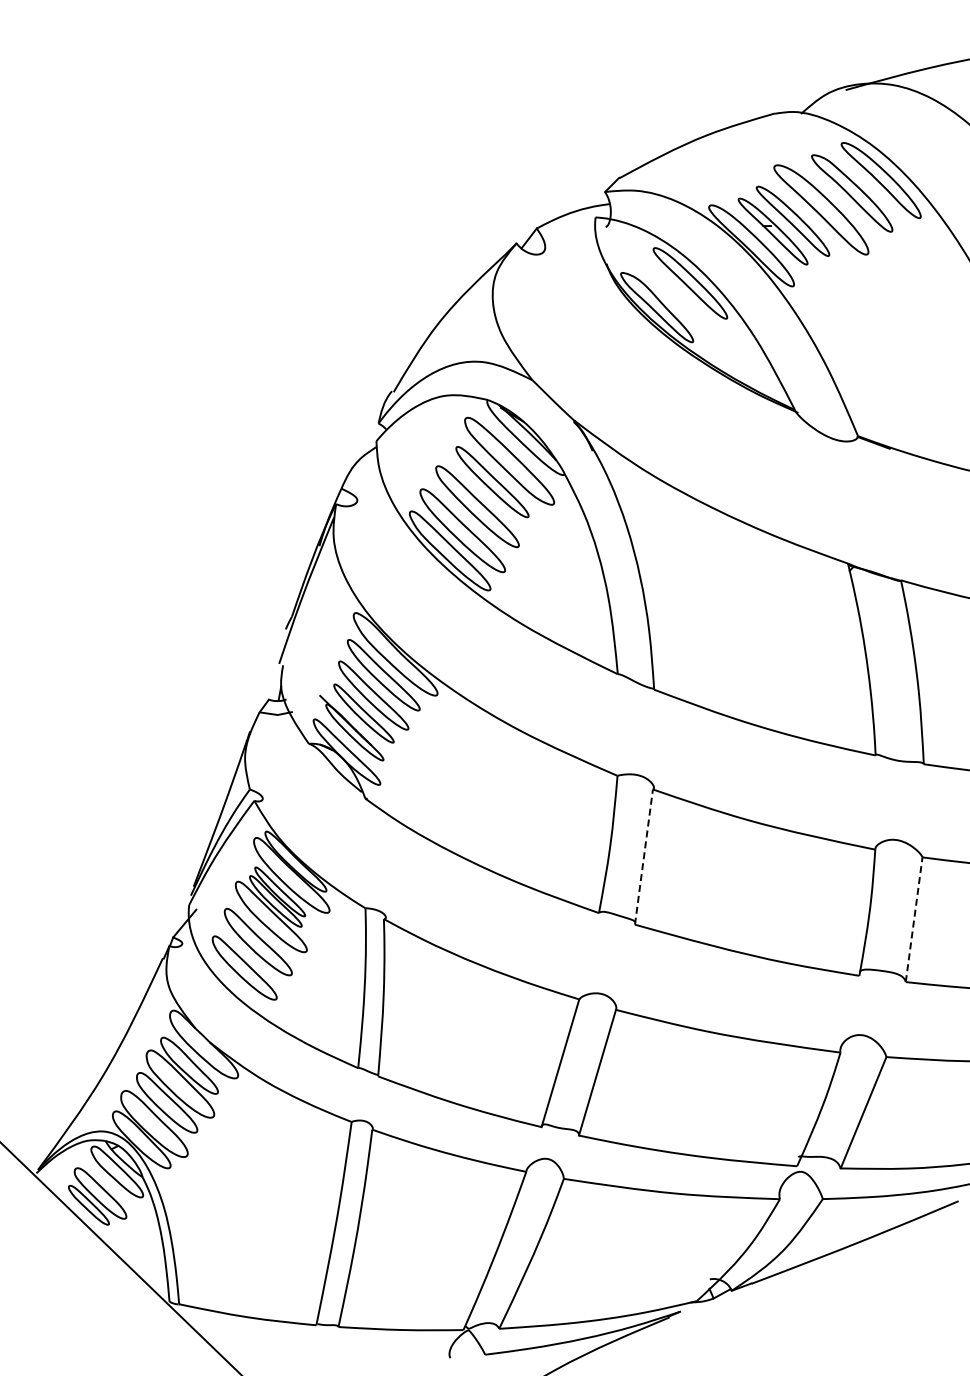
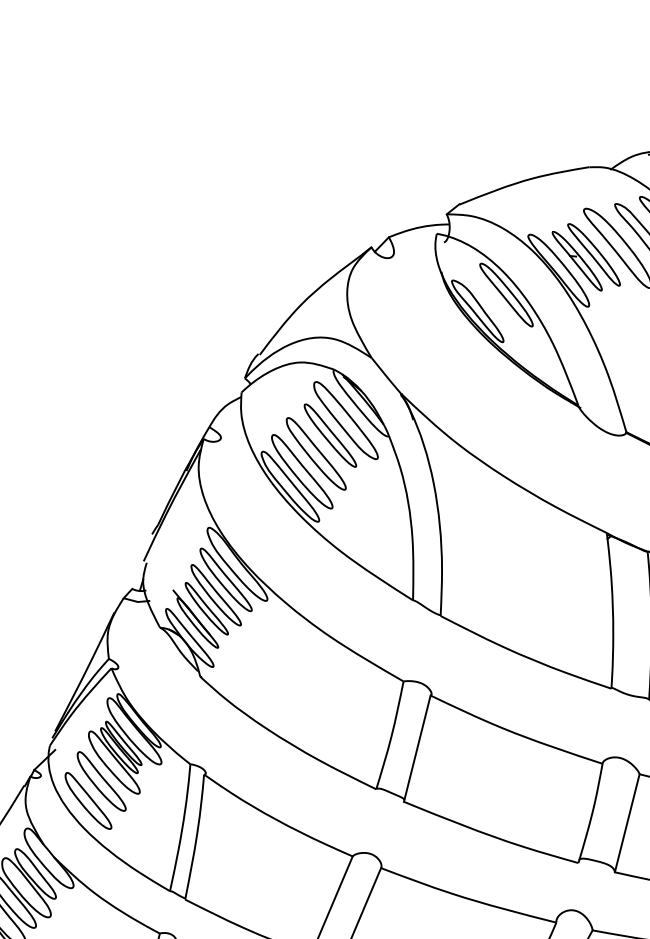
line: (644, 856) -> (417, 748), dashed -> solid
line: (914, 919) -> (627, 823), dashed -> solid

